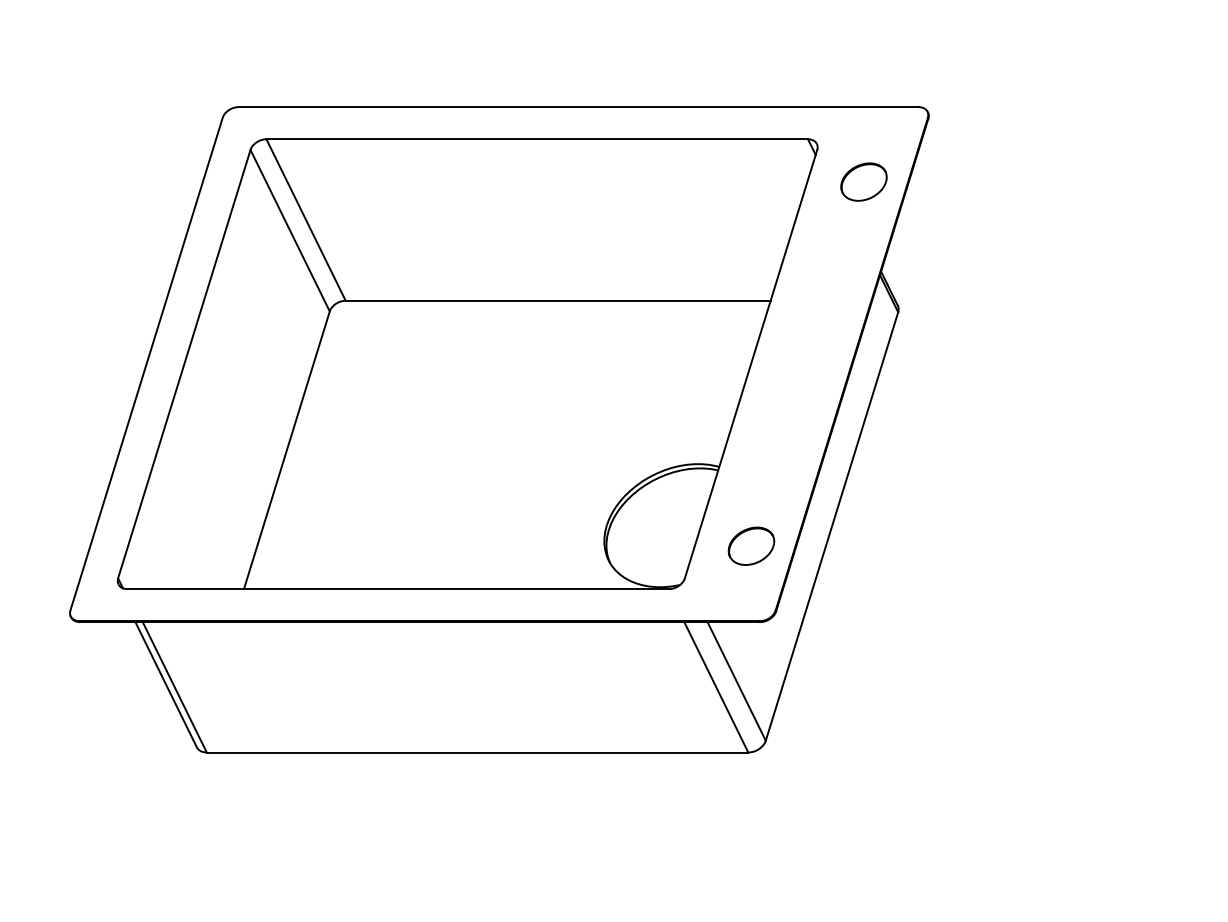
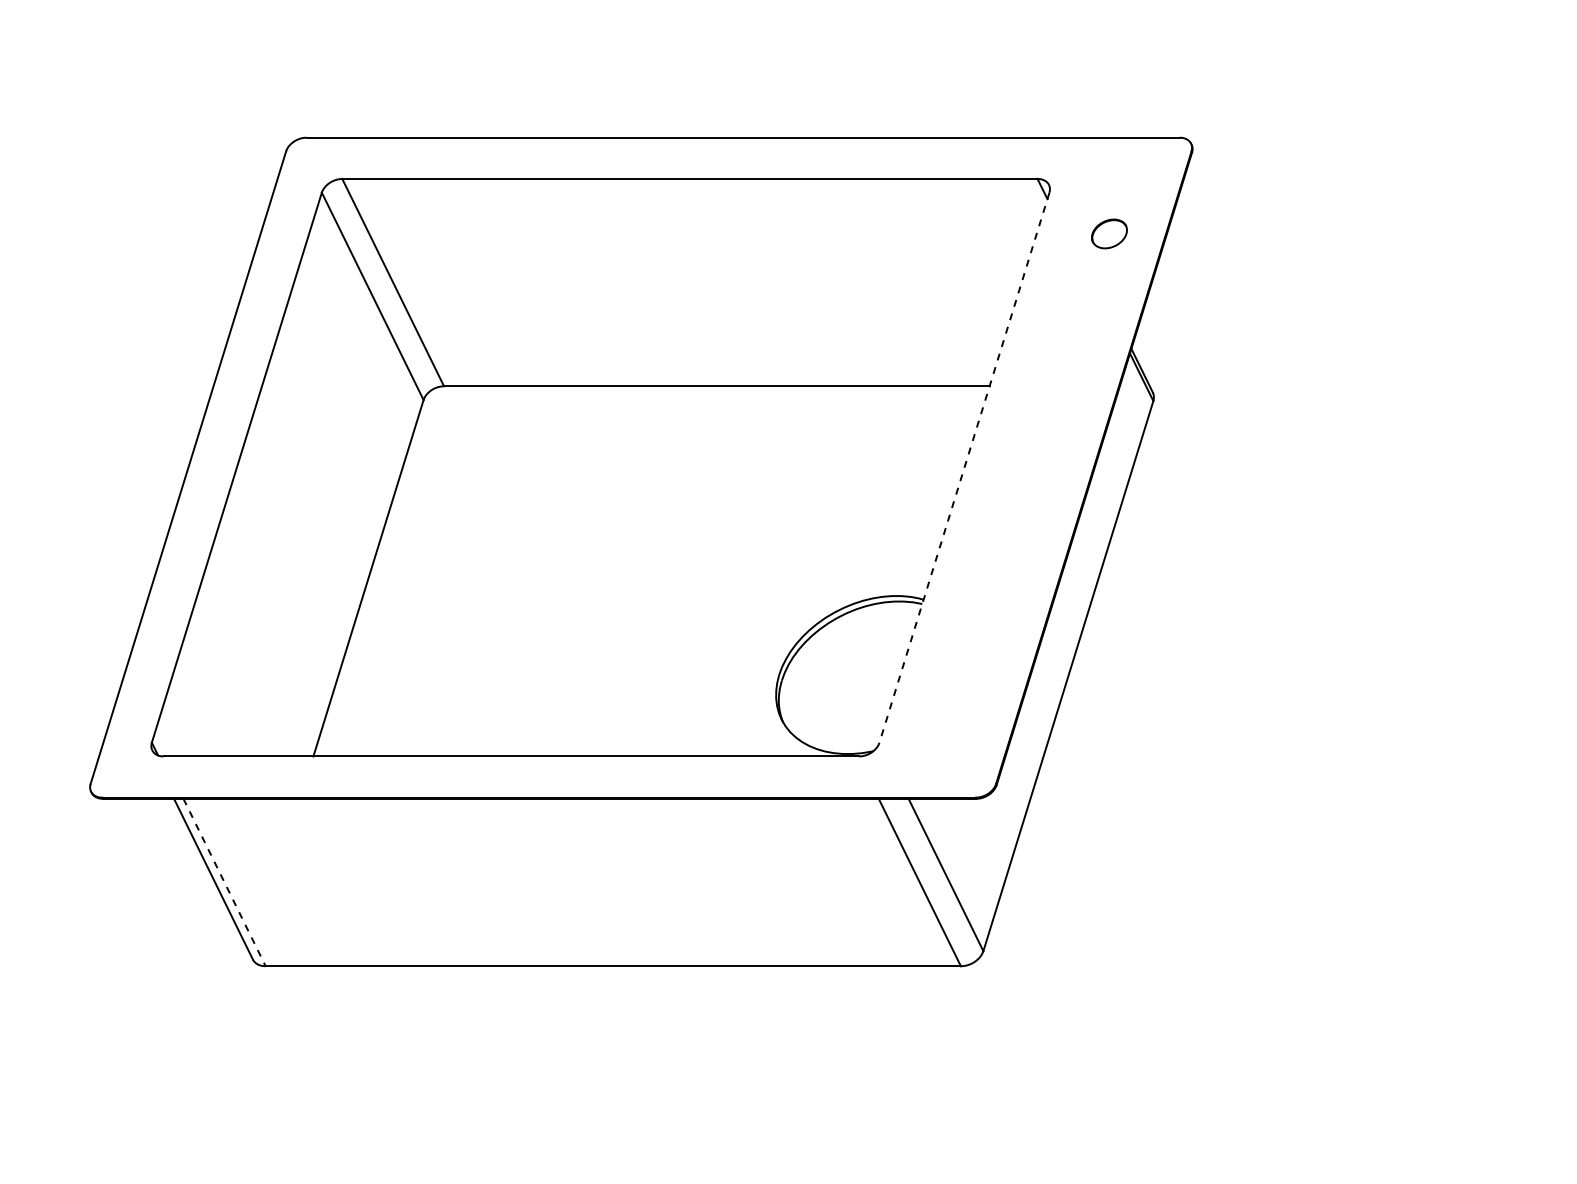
part: (864, 181) -> (1109, 233), size x0.6
line: (751, 364) -> (964, 467), solid -> dashed
part: (751, 546) -> (964, 701), removed
line: (174, 687) -> (224, 882), solid -> dashed

